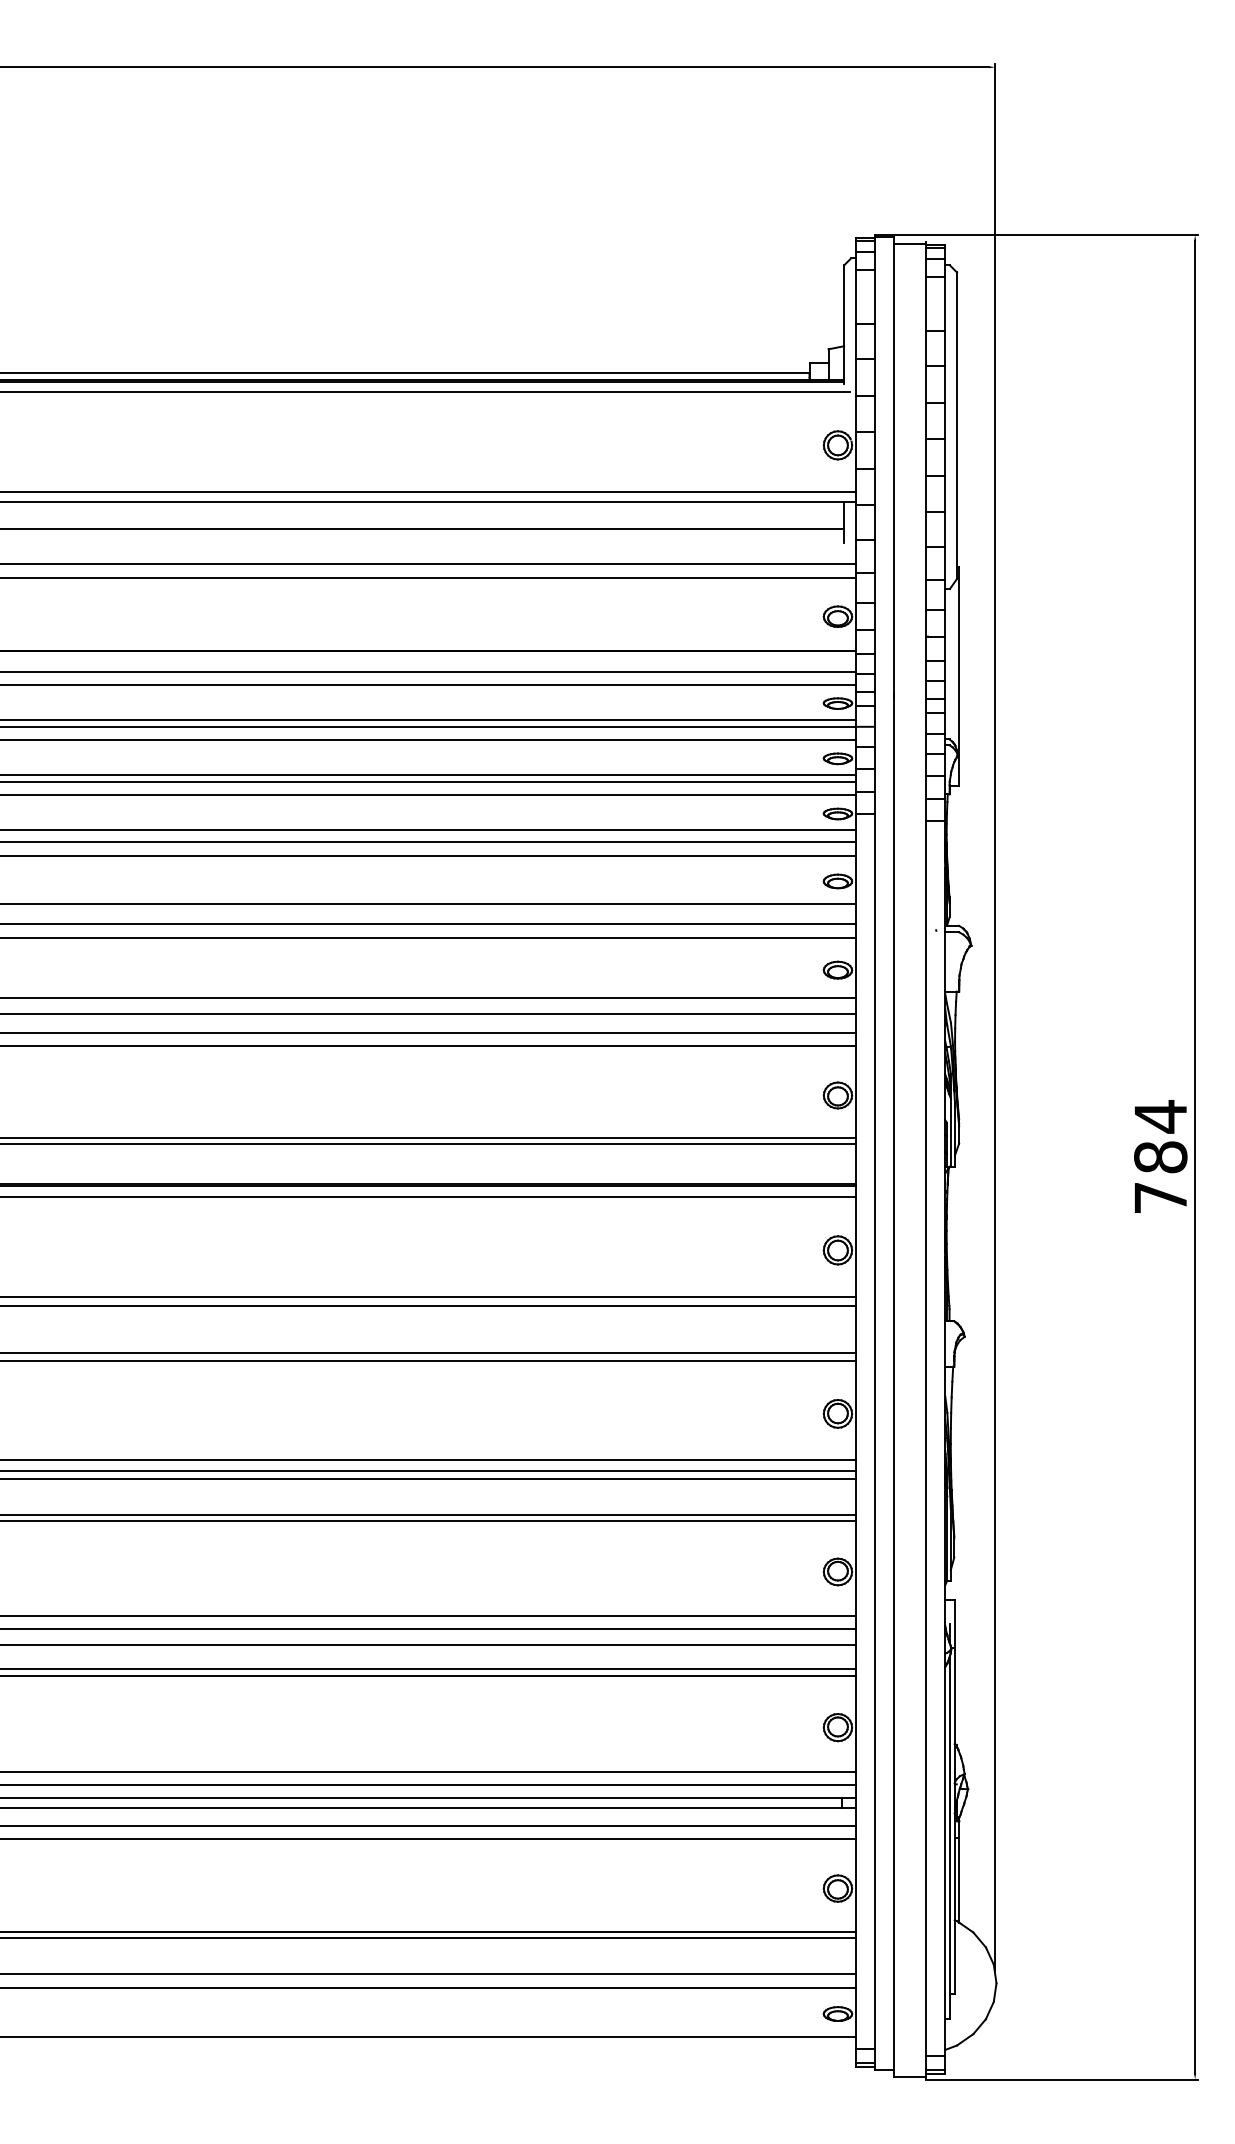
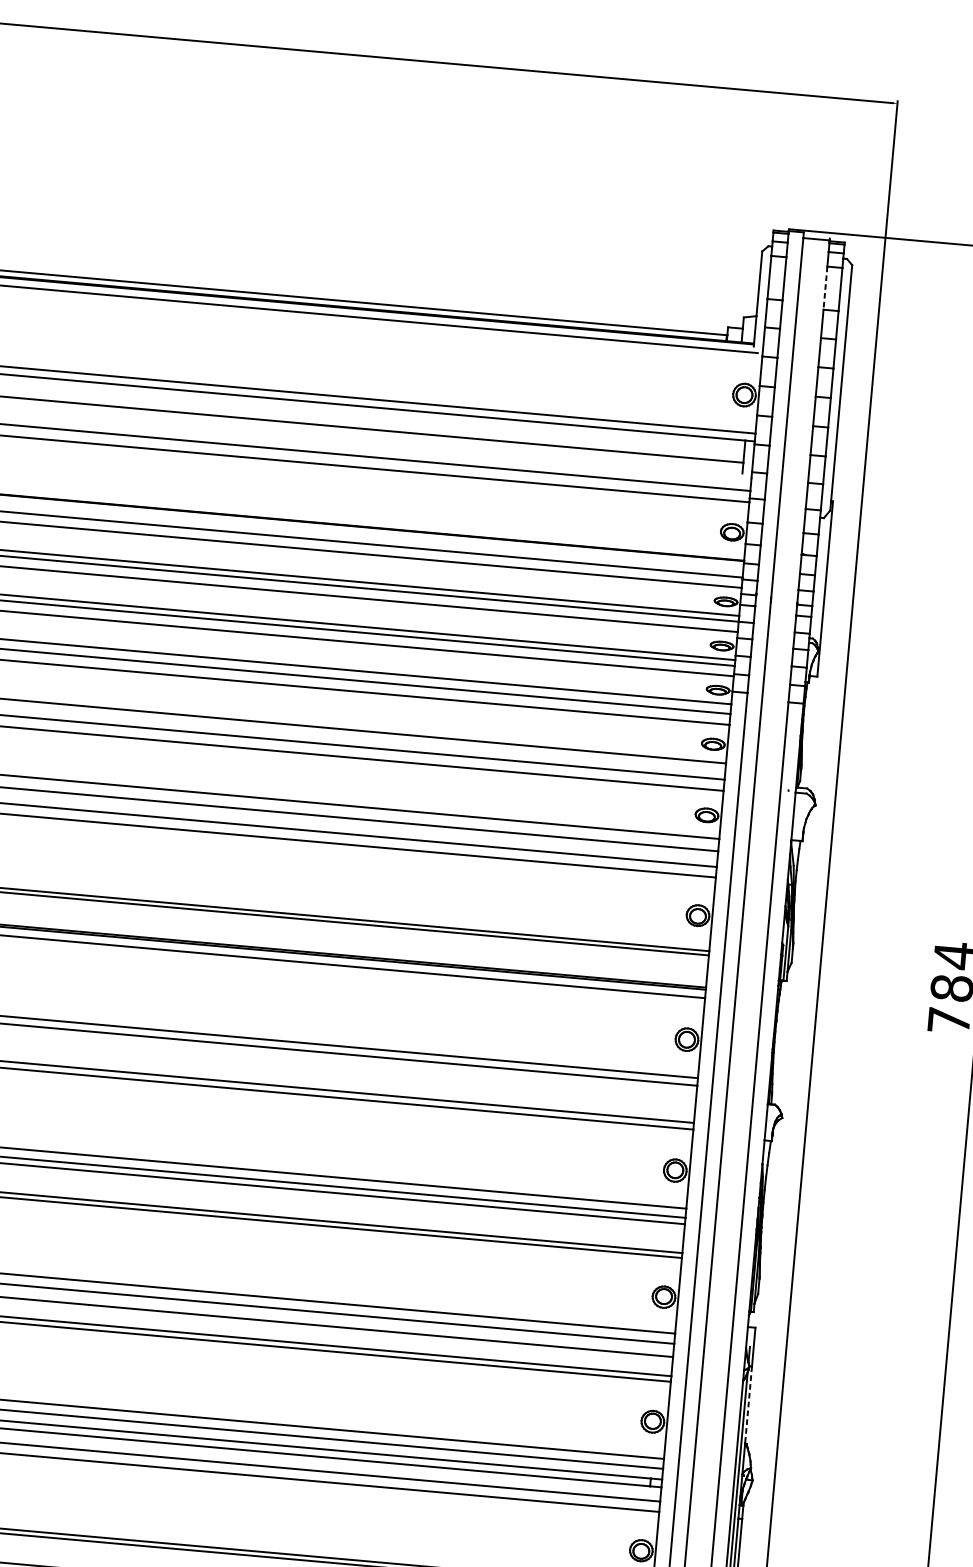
line: (926, 303) -> (825, 287), solid -> dashed
line: (954, 1695) -> (748, 1404), solid -> dashed

